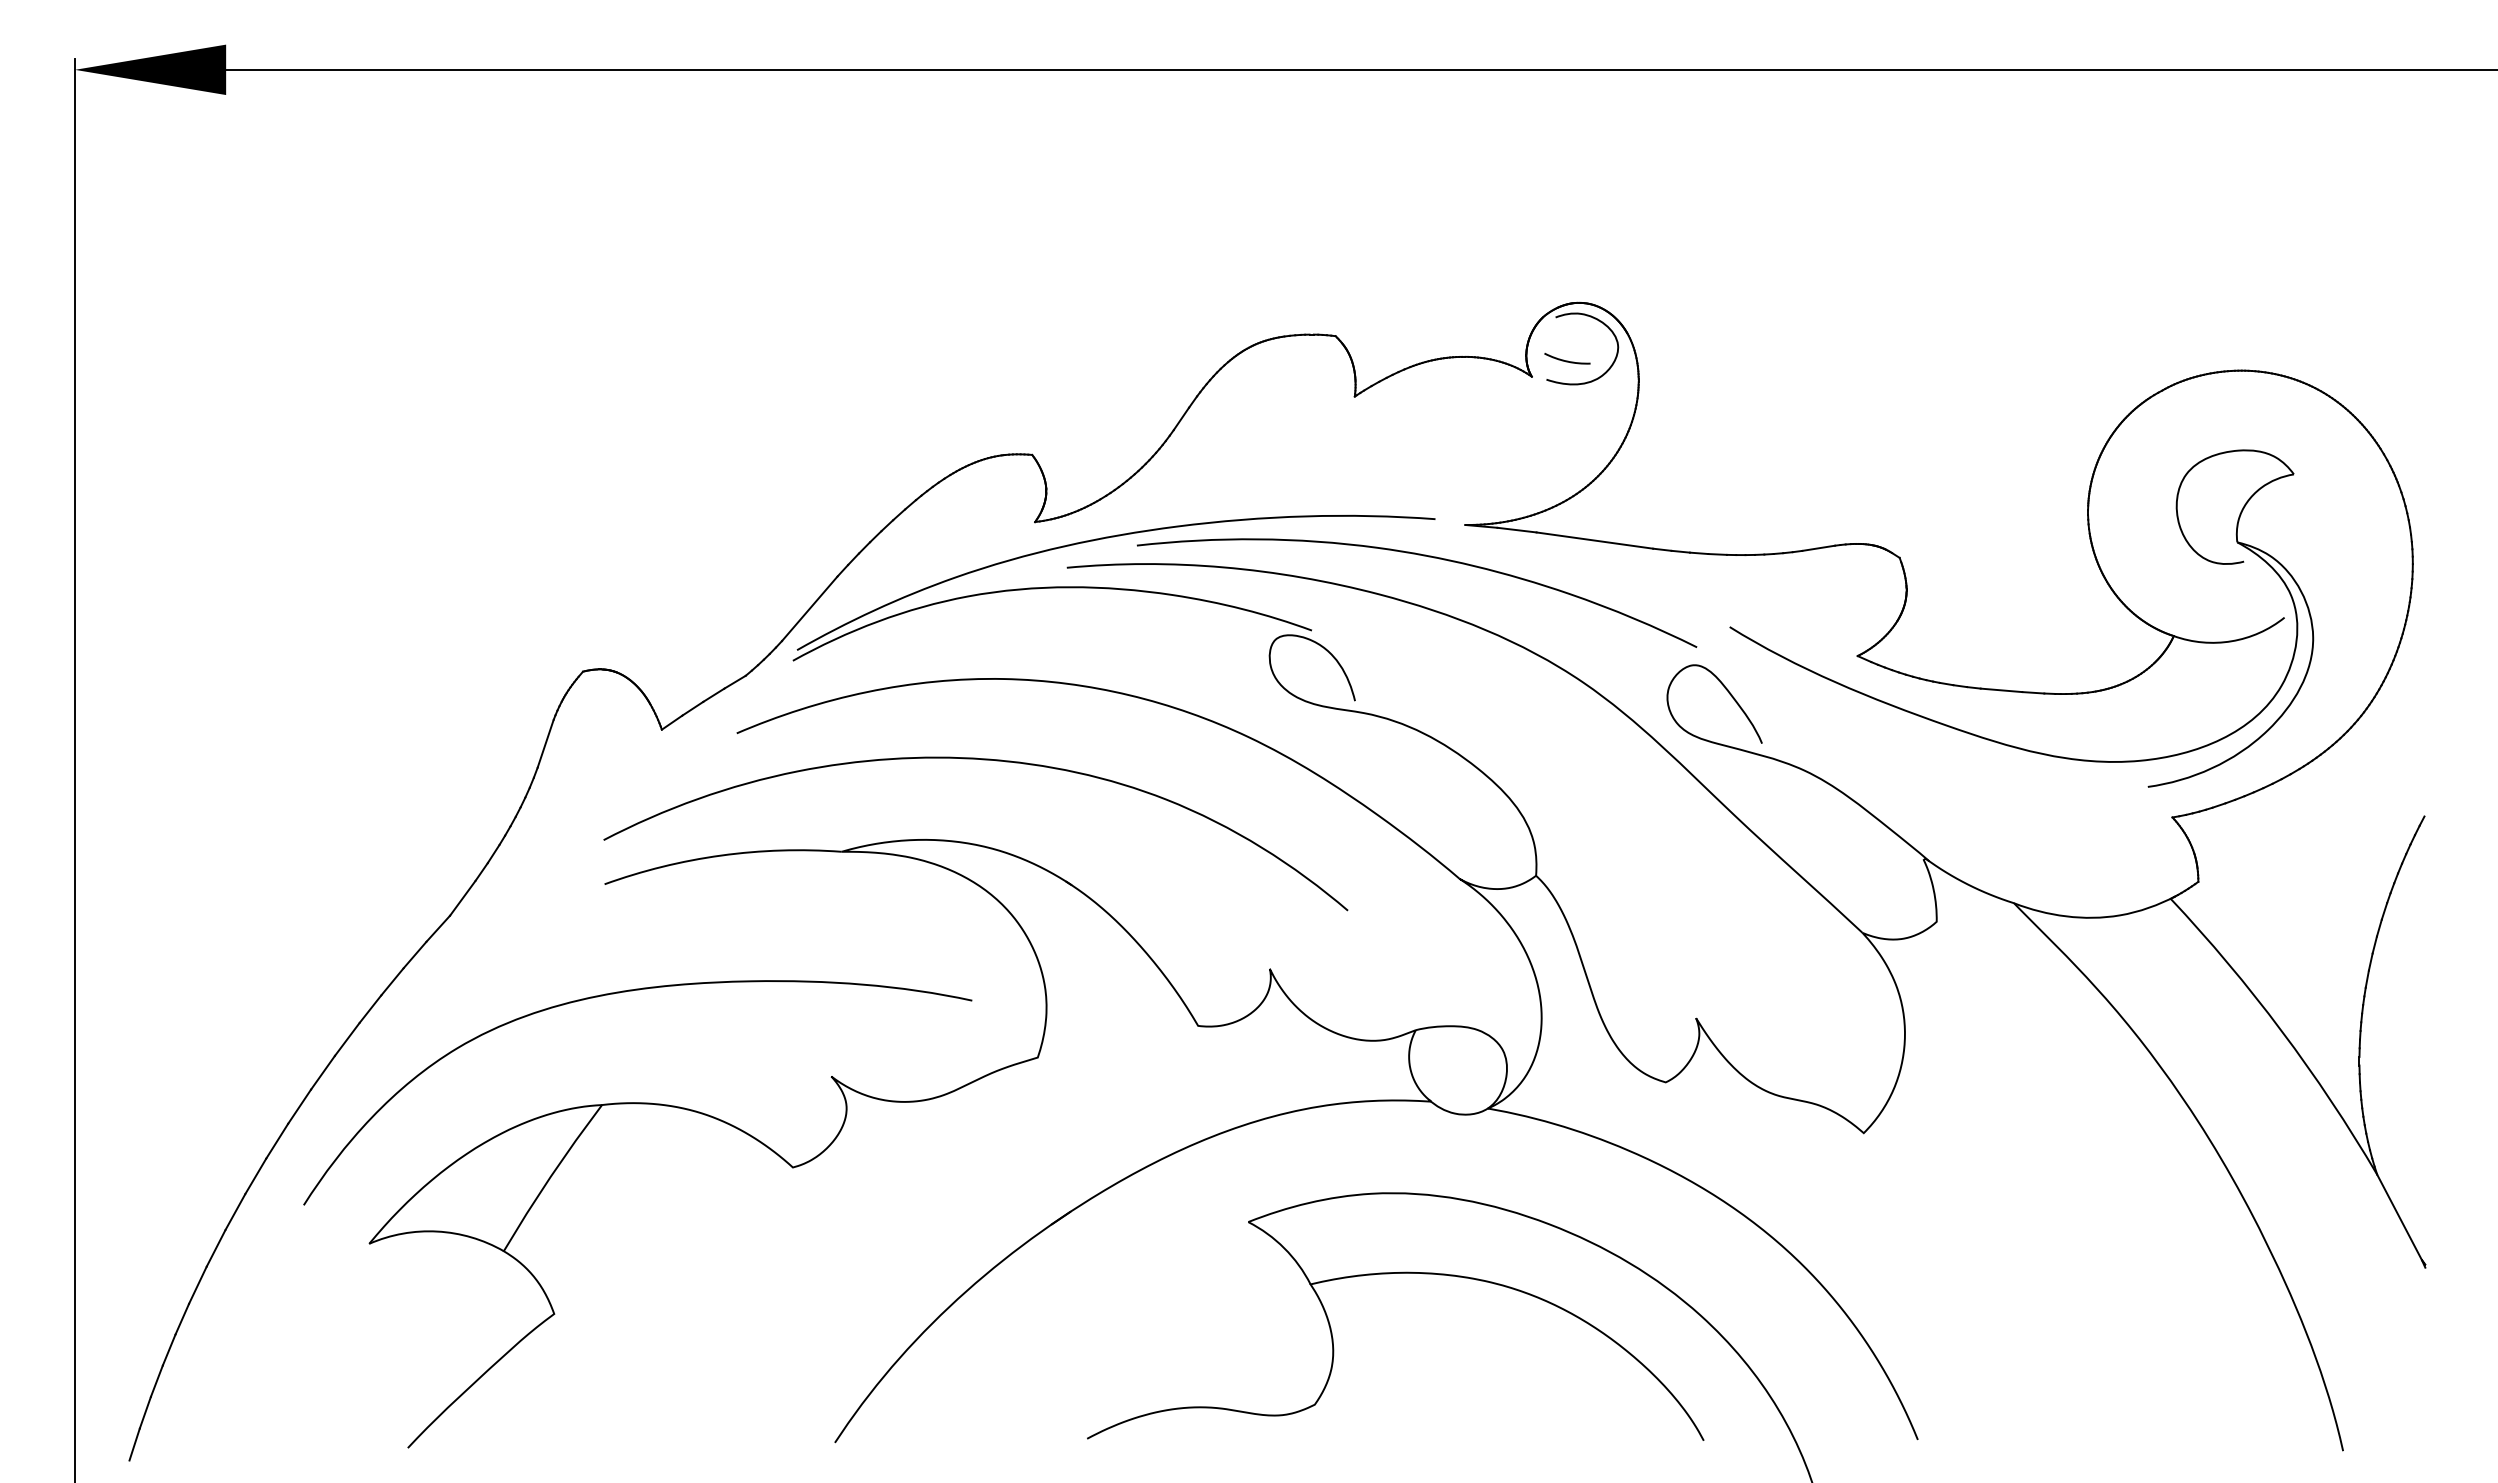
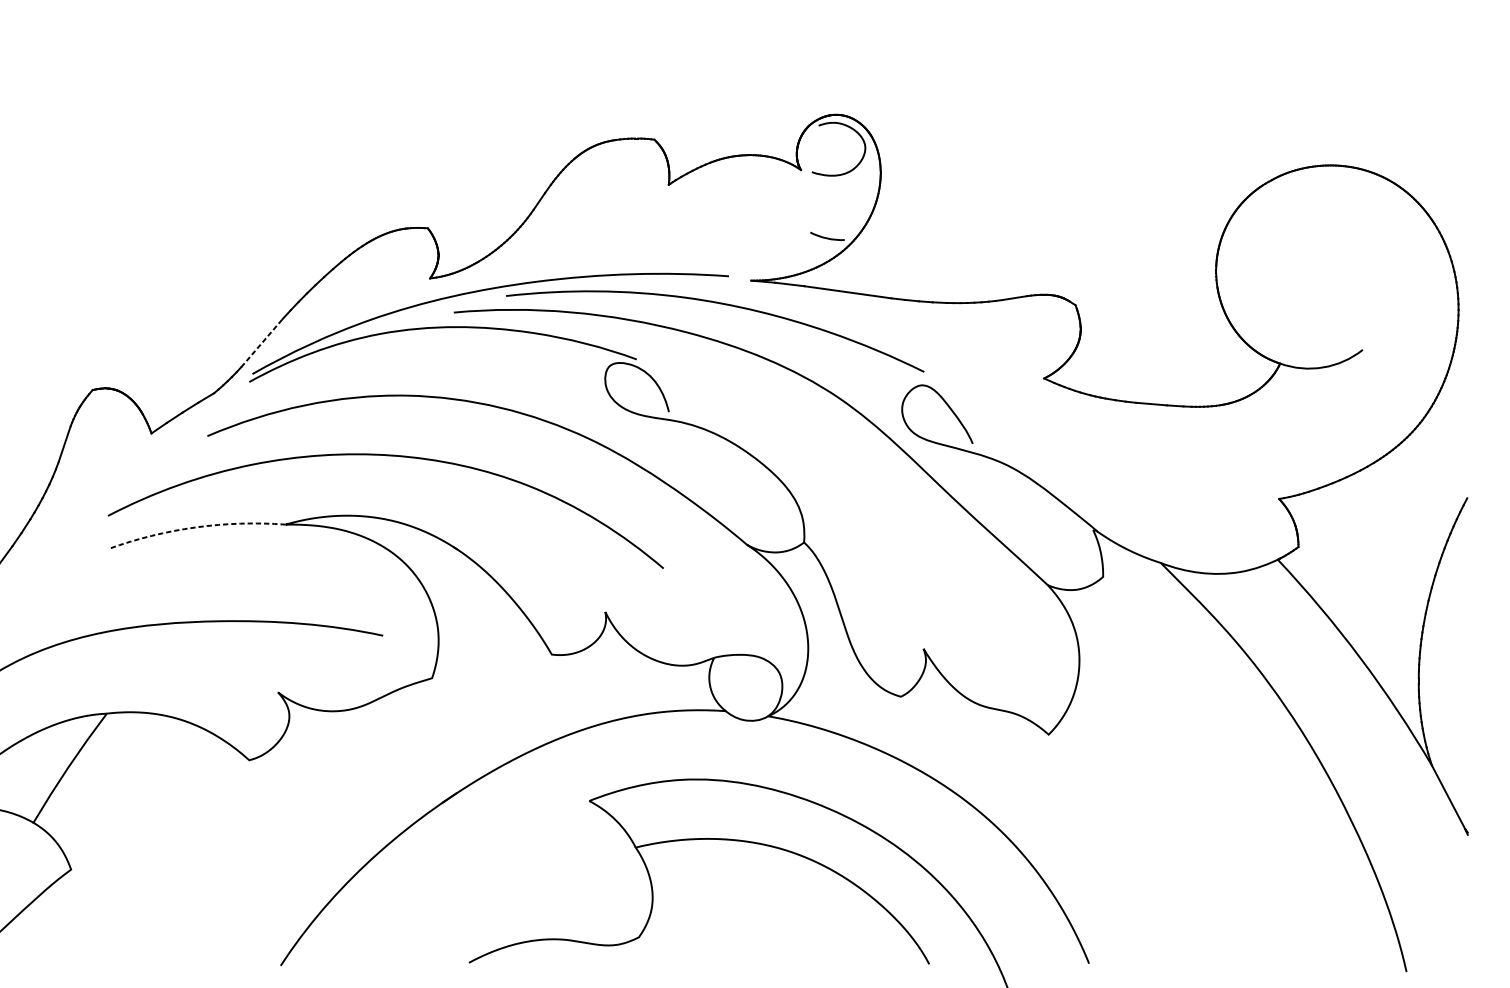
arc: (1567, 360) -> (827, 237), moved
line: (809, 608) -> (261, 342), solid -> dashed
part: (1989, 738) -> (1142, 440), removed
arc: (721, 855) -> (196, 527), solid -> dashed

